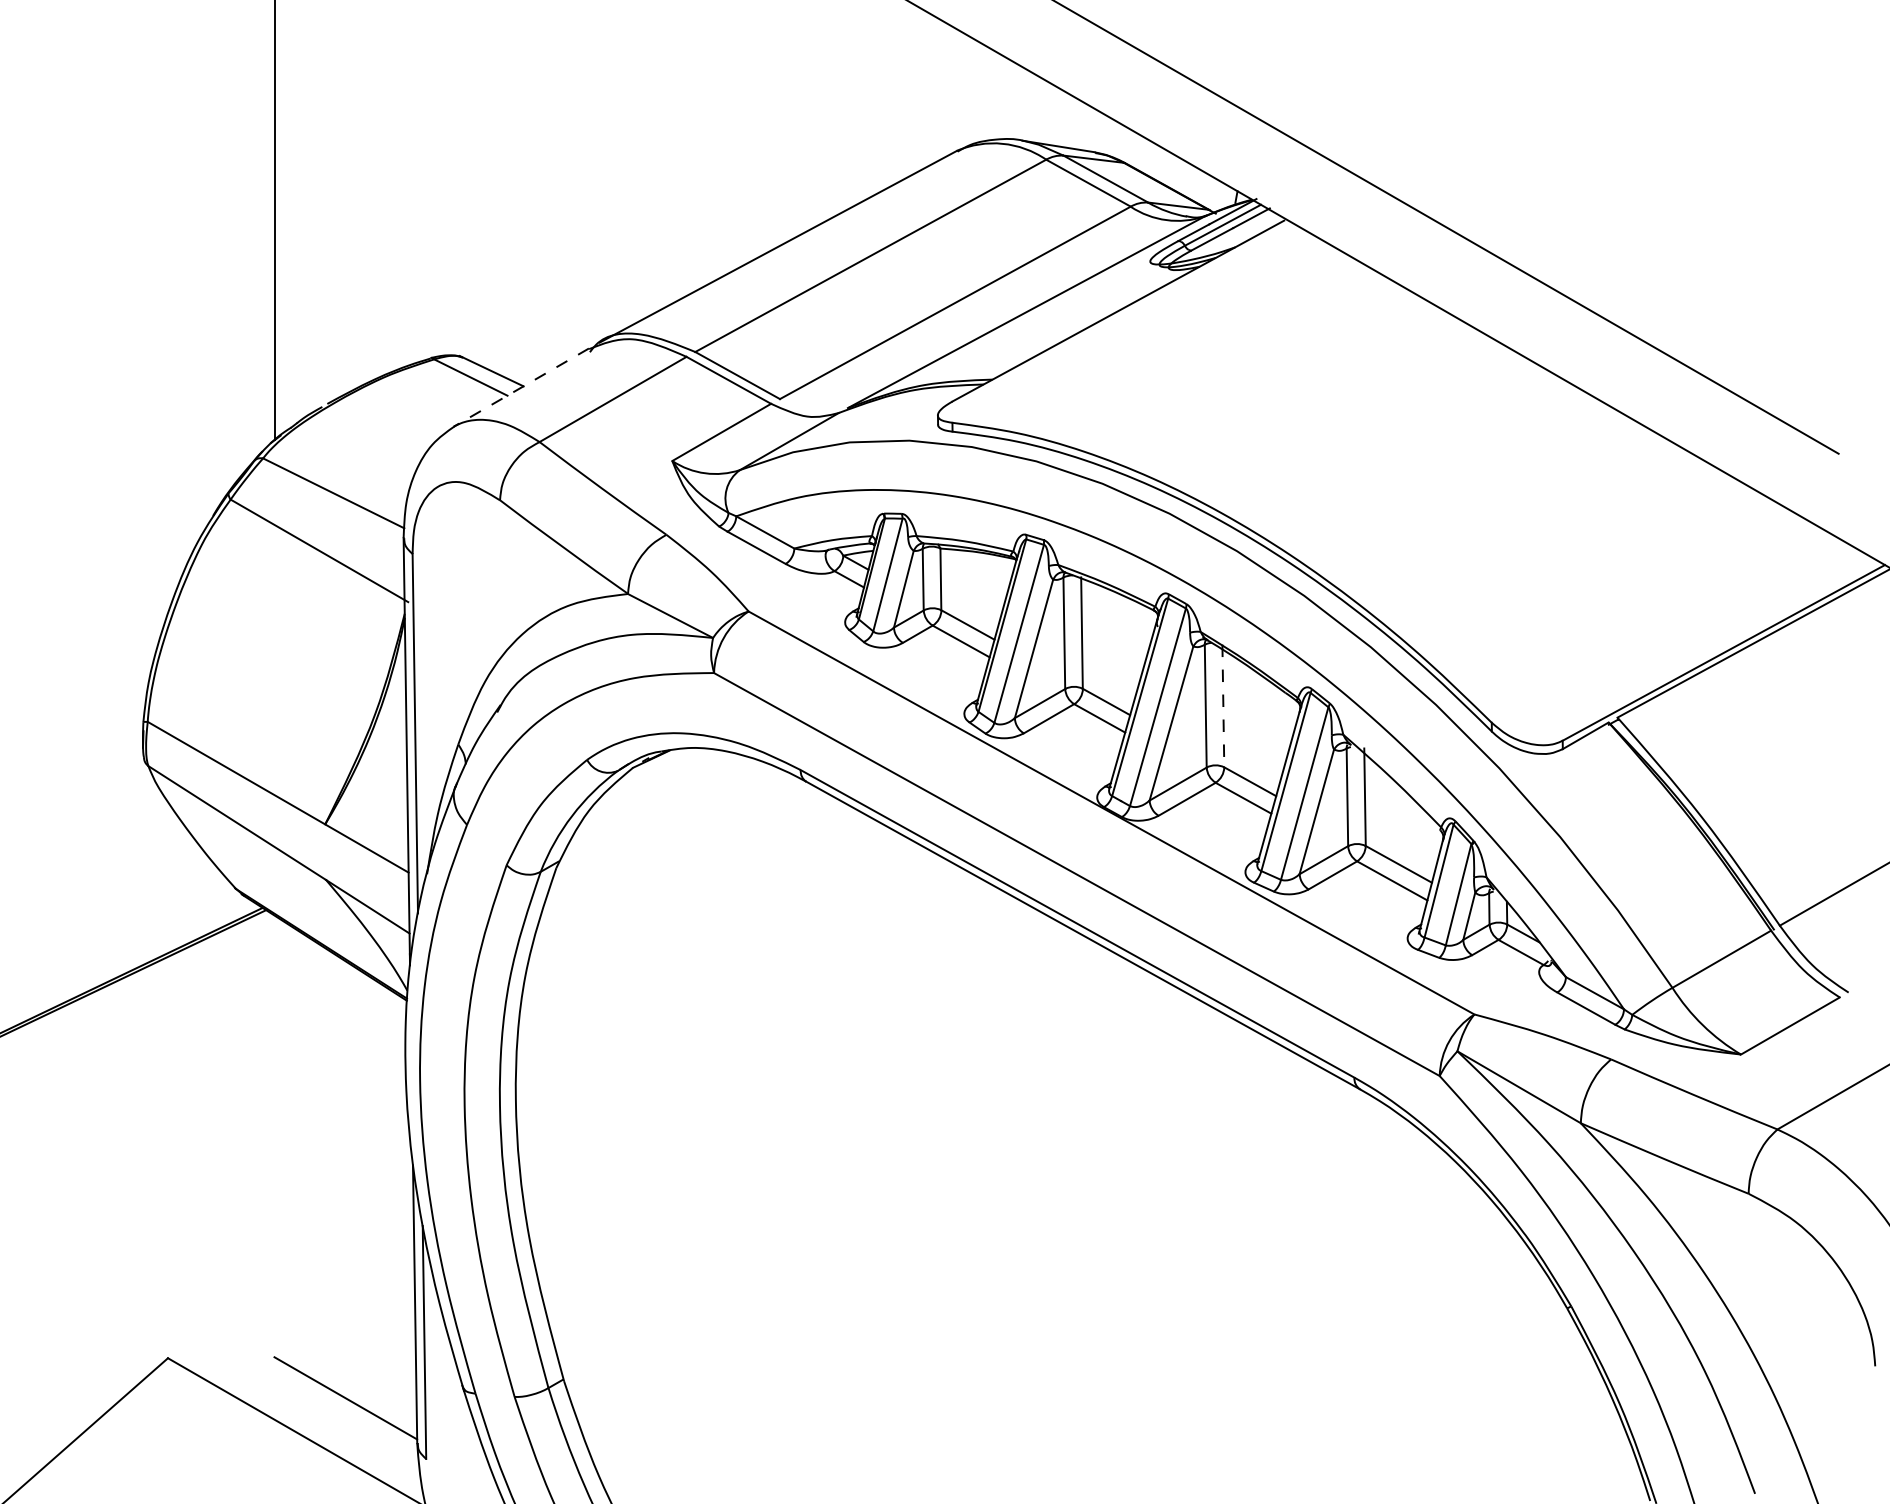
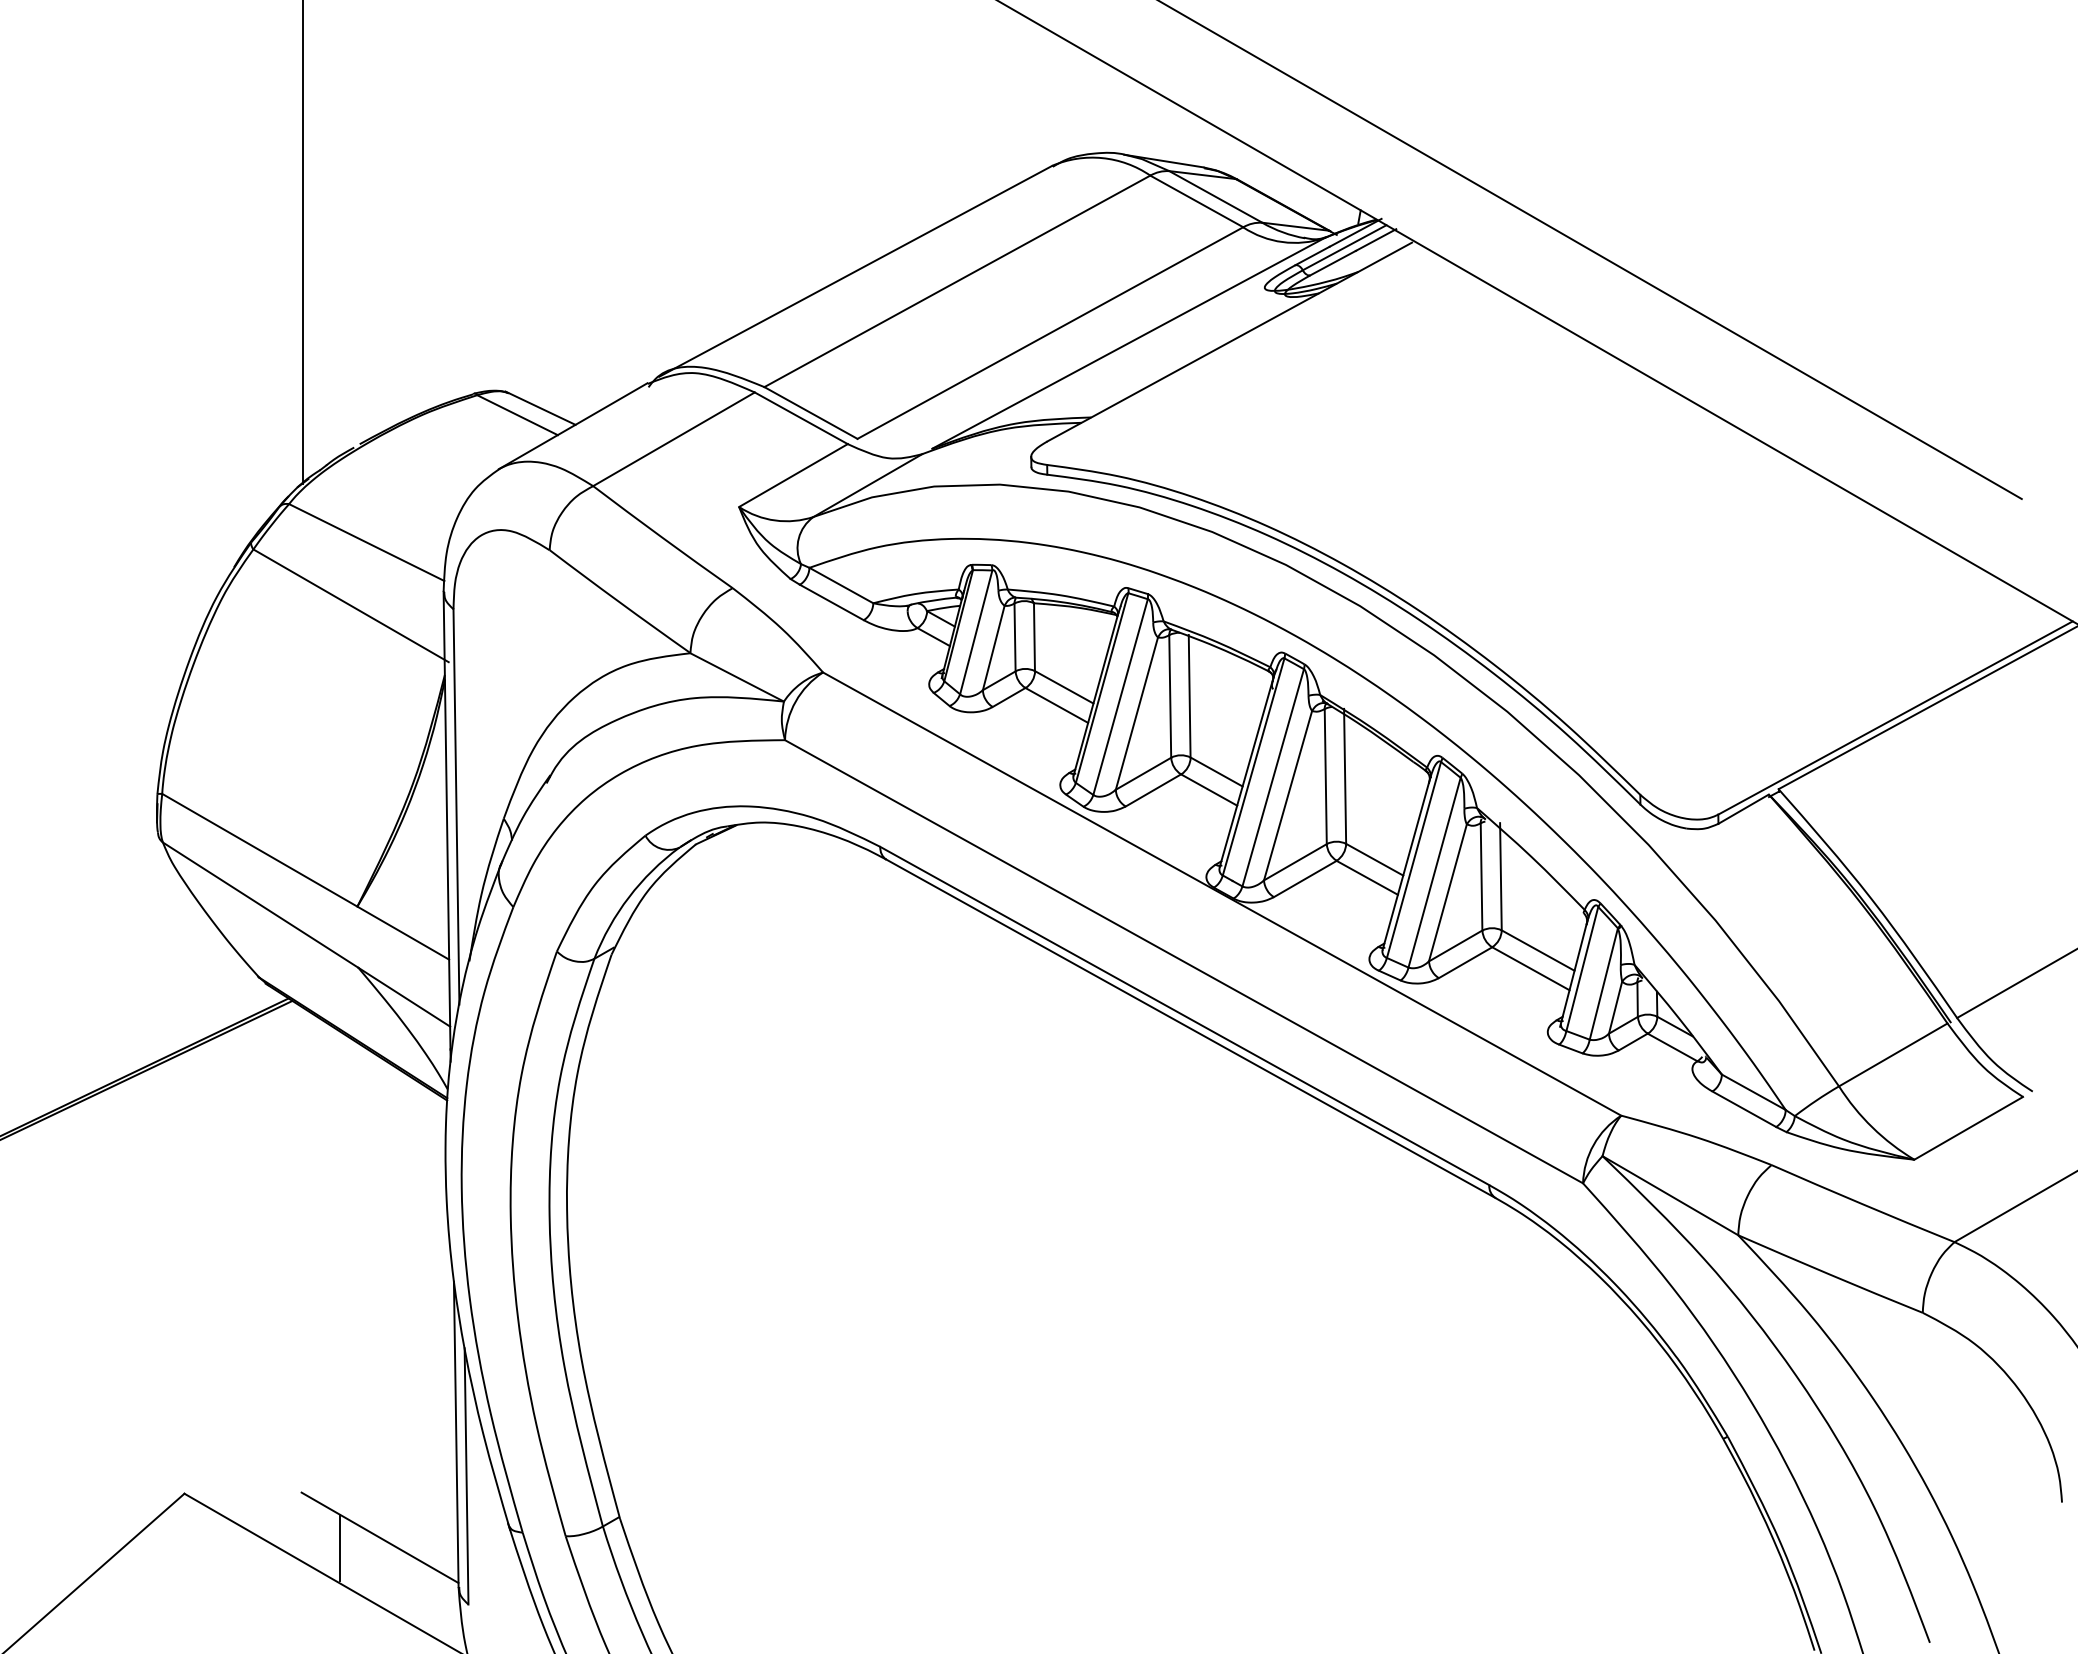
line: (521, 387) -> (573, 426), dashed -> solid
line: (1223, 706) -> (1345, 776), dashed -> solid
line: (308, 1407) -> (339, 1547), added

